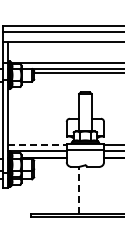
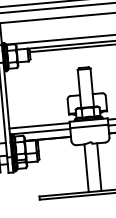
line: (37, 144) -> (39, 125), dashed -> solid
line: (79, 189) -> (86, 167), dashed -> solid
line: (91, 189) -> (99, 166), added

